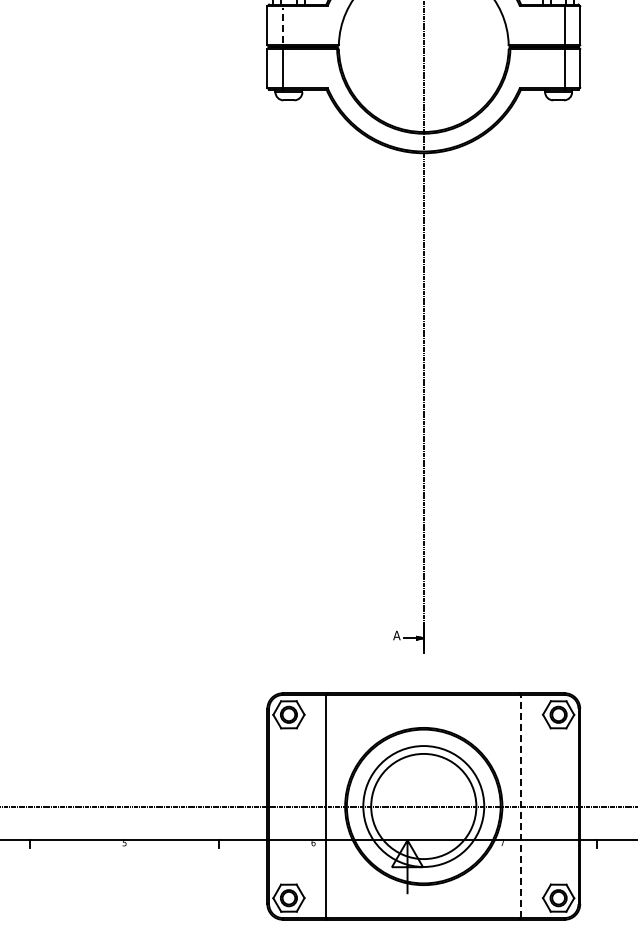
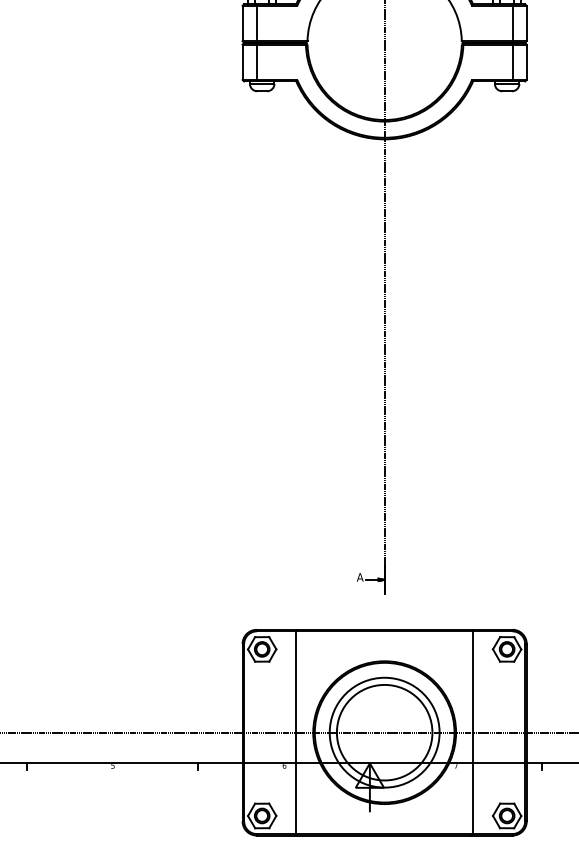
line: (283, 25) -> (257, 23), dashed -> solid
line: (521, 806) -> (473, 732), dashed -> solid

